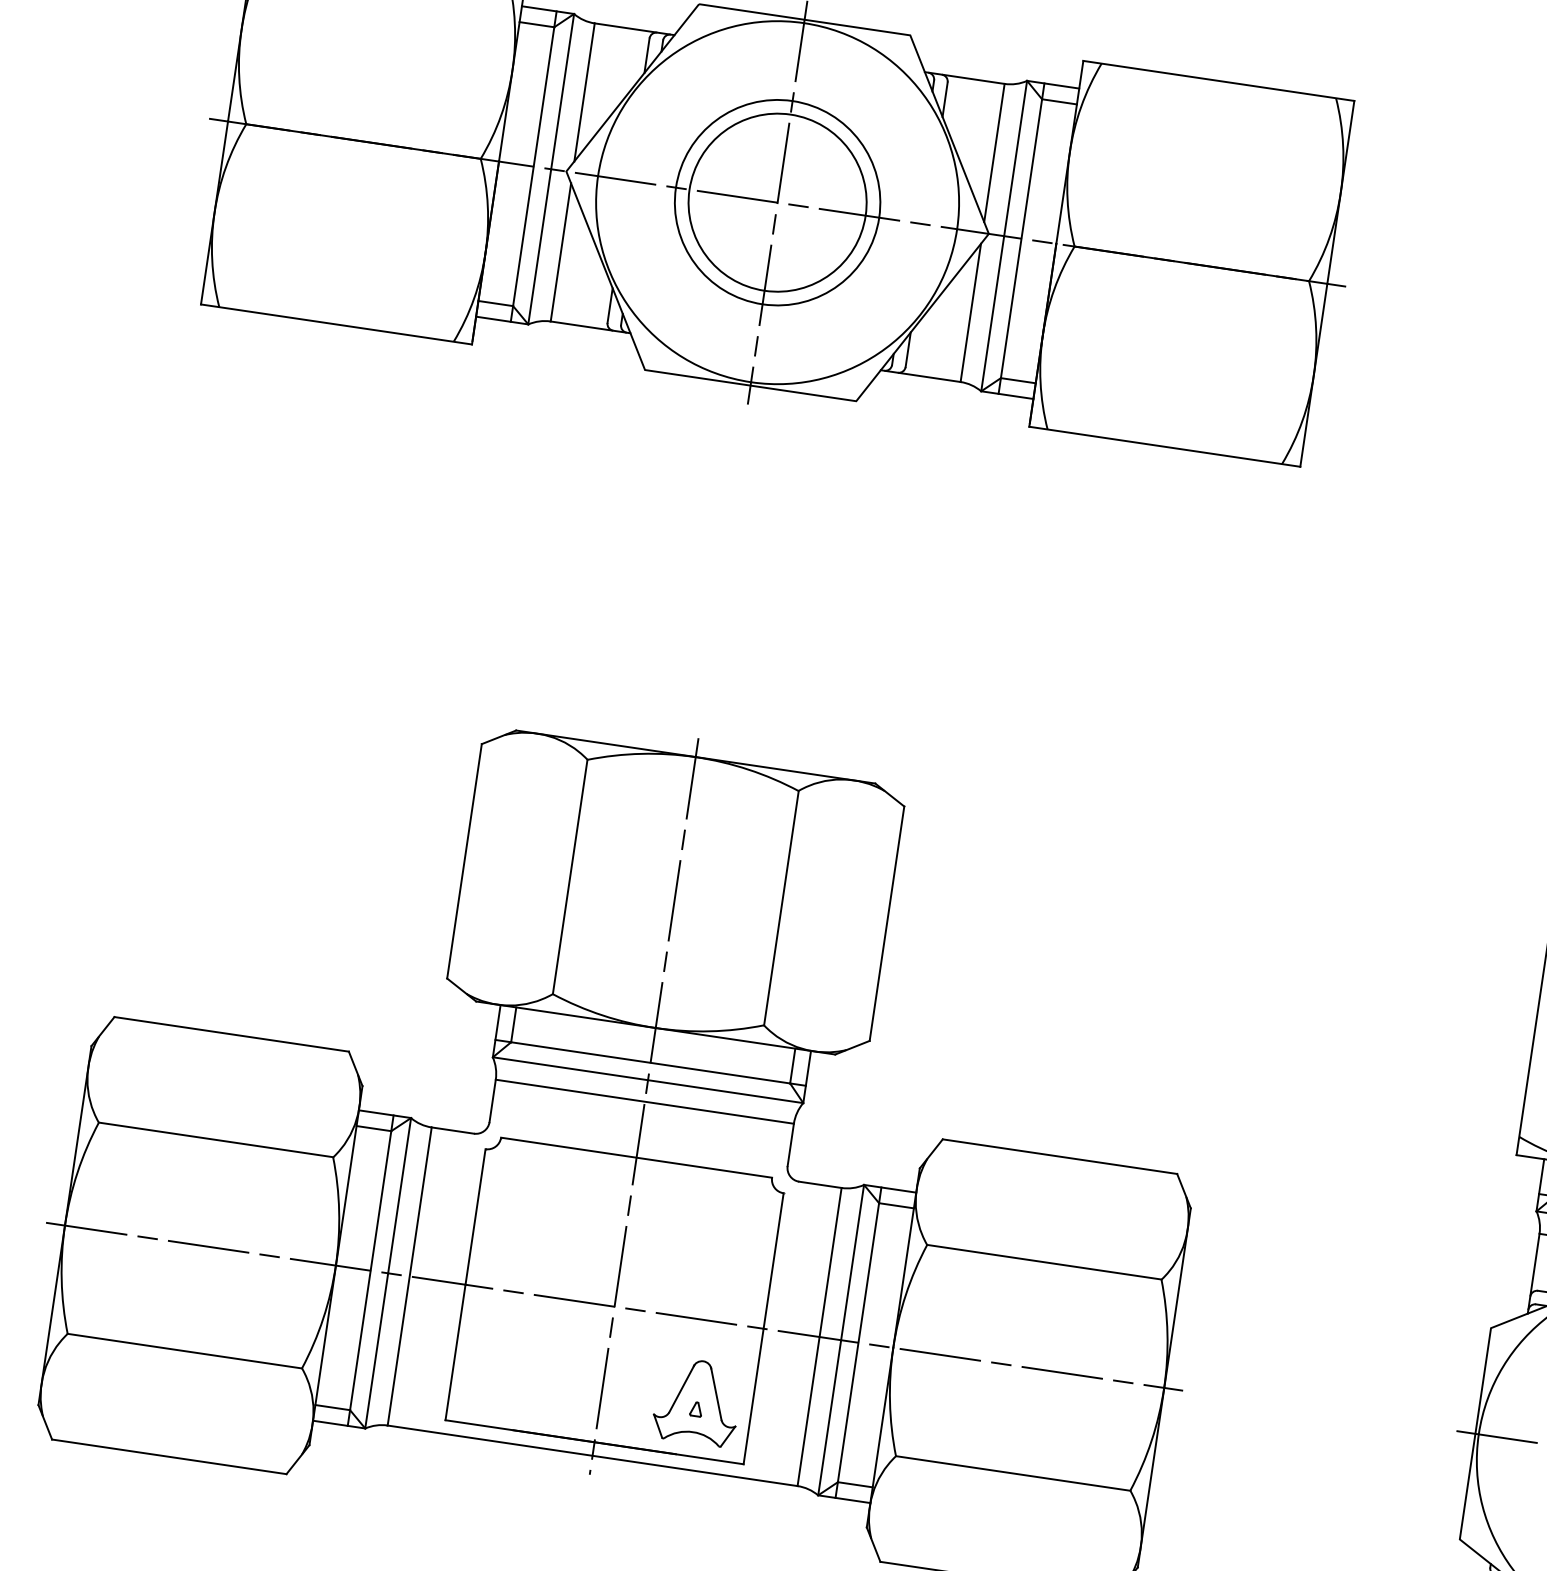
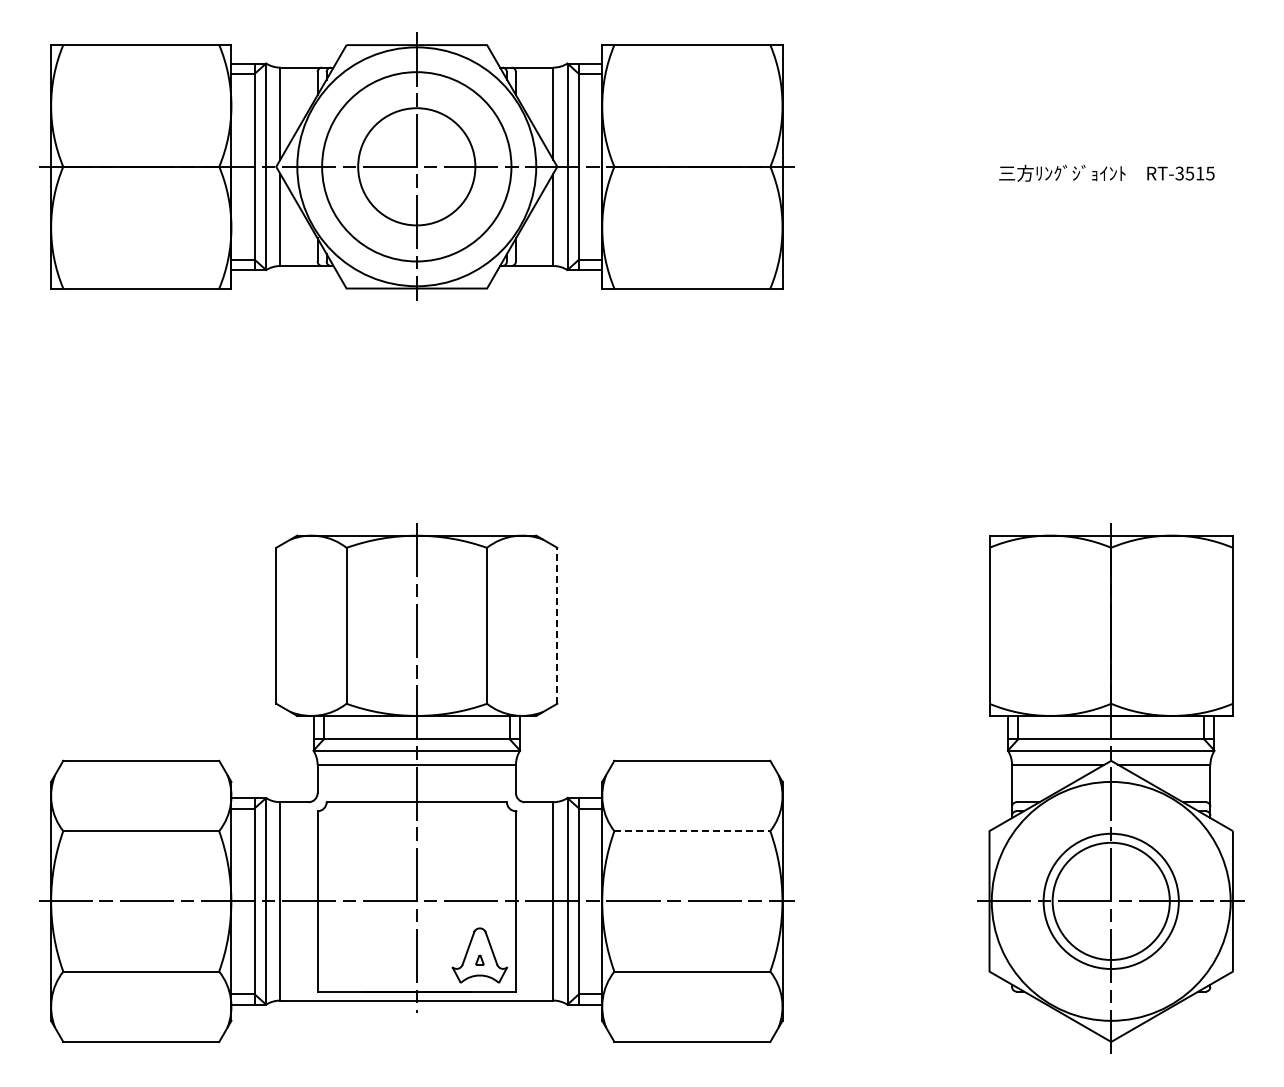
circle: (777, 202) -> (416, 166), size x1.4
line: (887, 923) -> (557, 625), solid -> dashed
line: (1044, 1262) -> (692, 831), solid -> dashed

